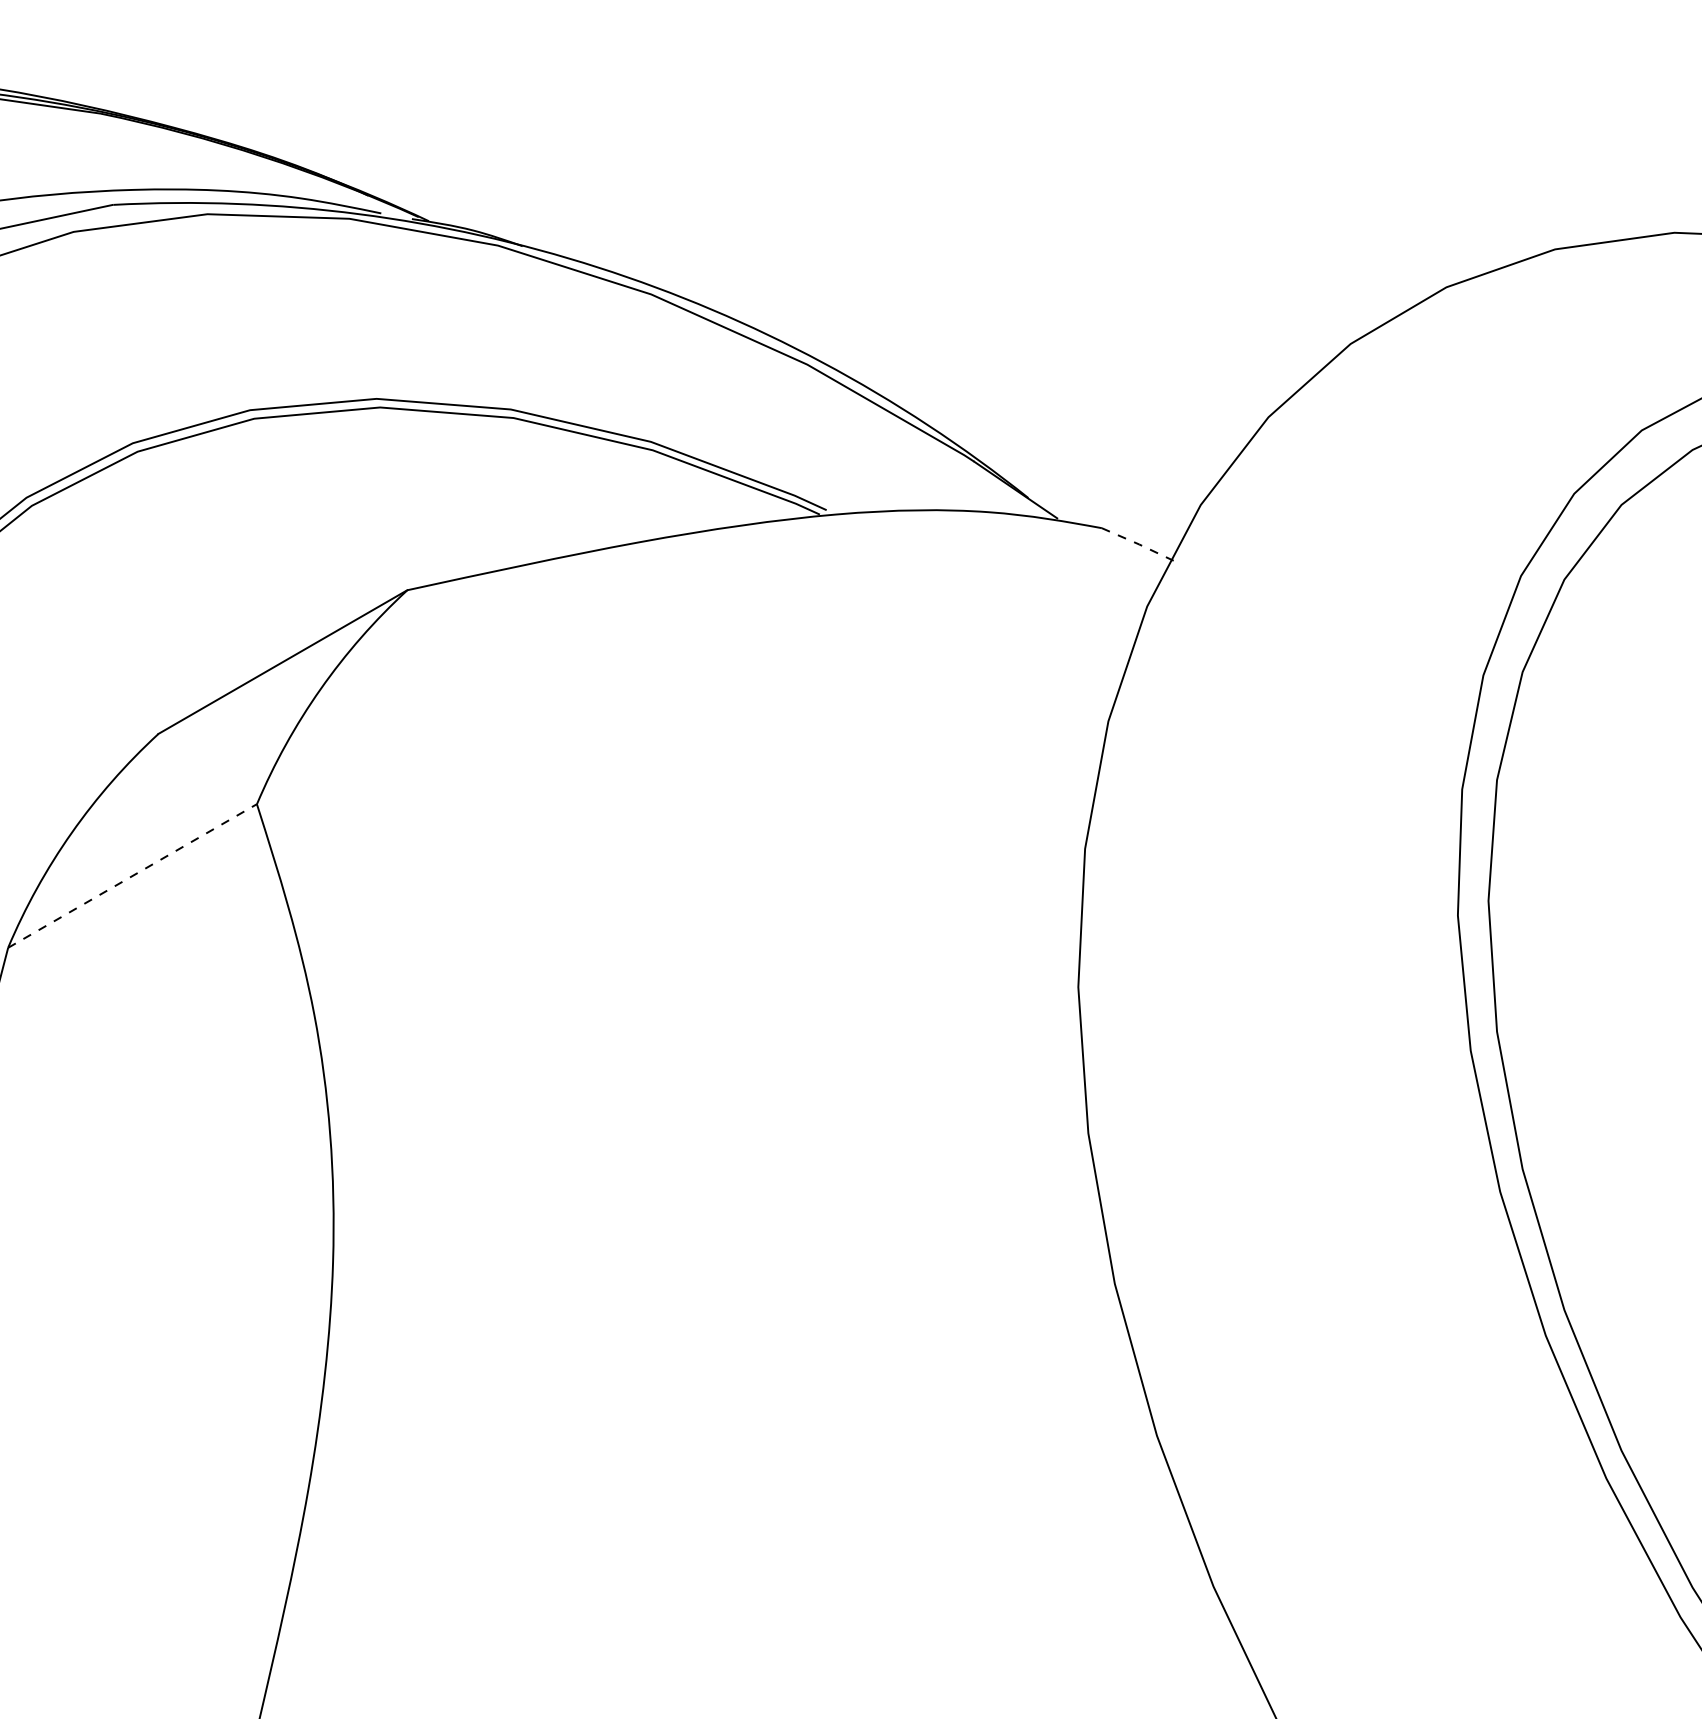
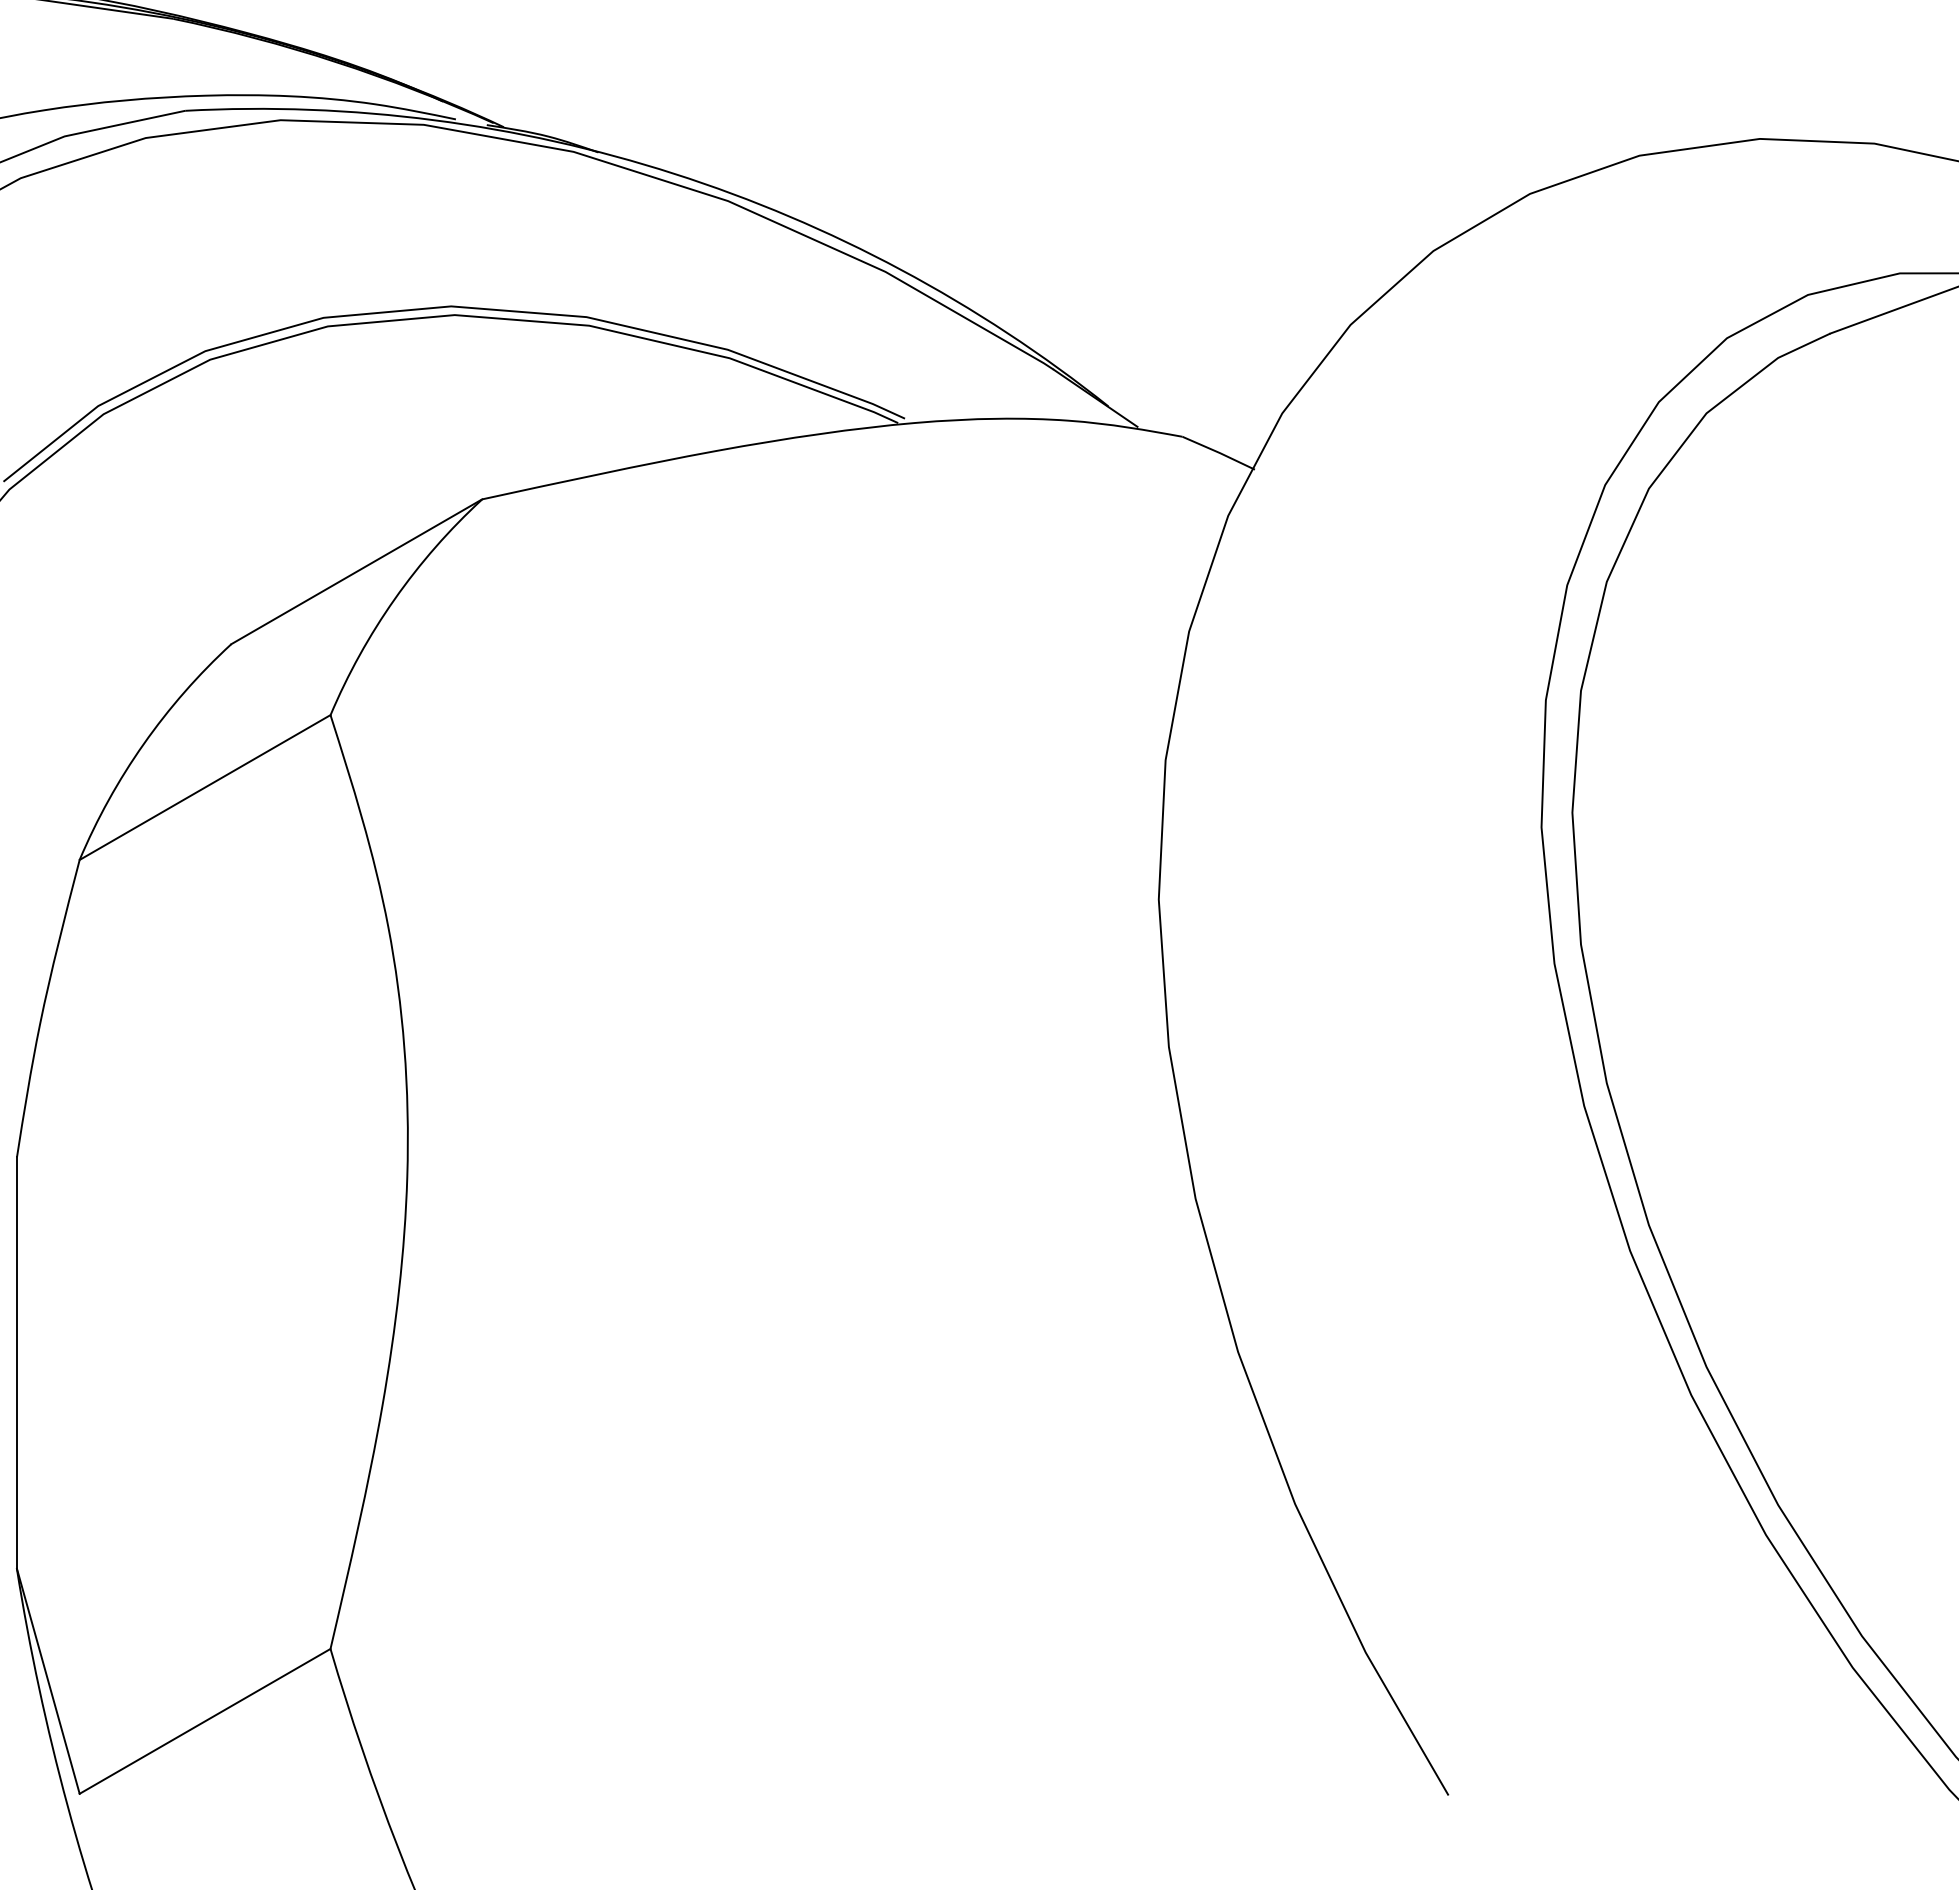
line: (1138, 543) -> (1219, 452), dashed -> solid
line: (132, 875) -> (205, 787), dashed -> solid

